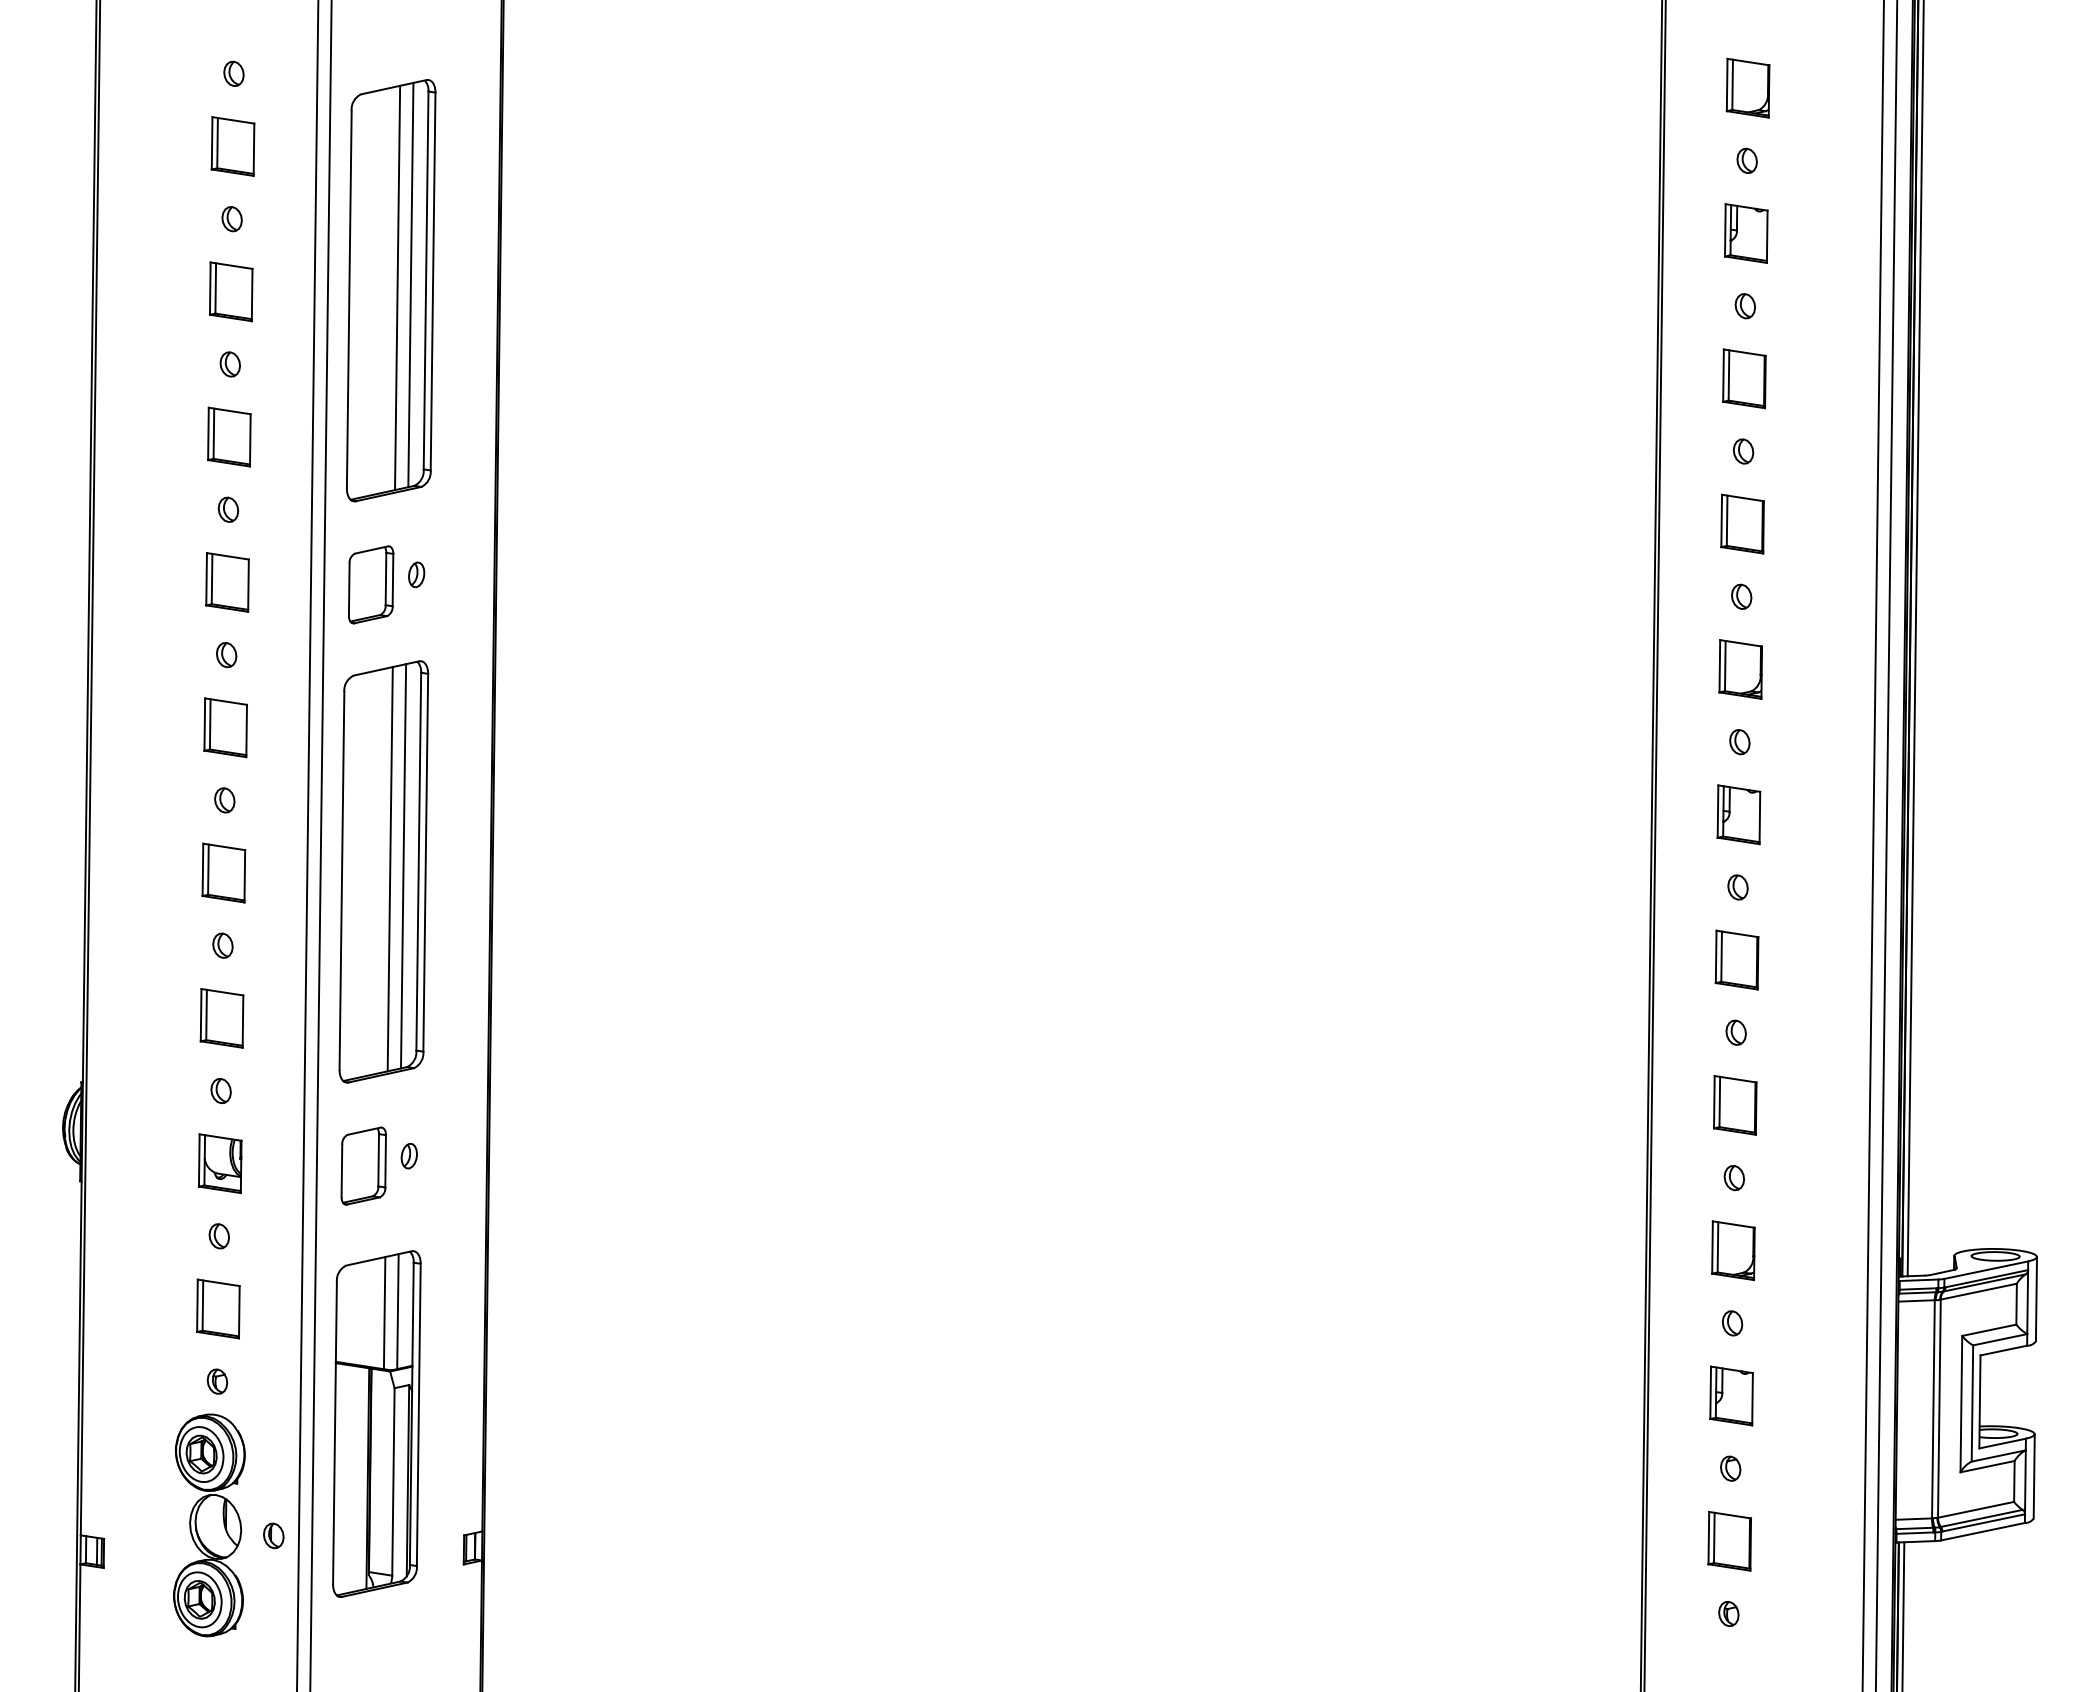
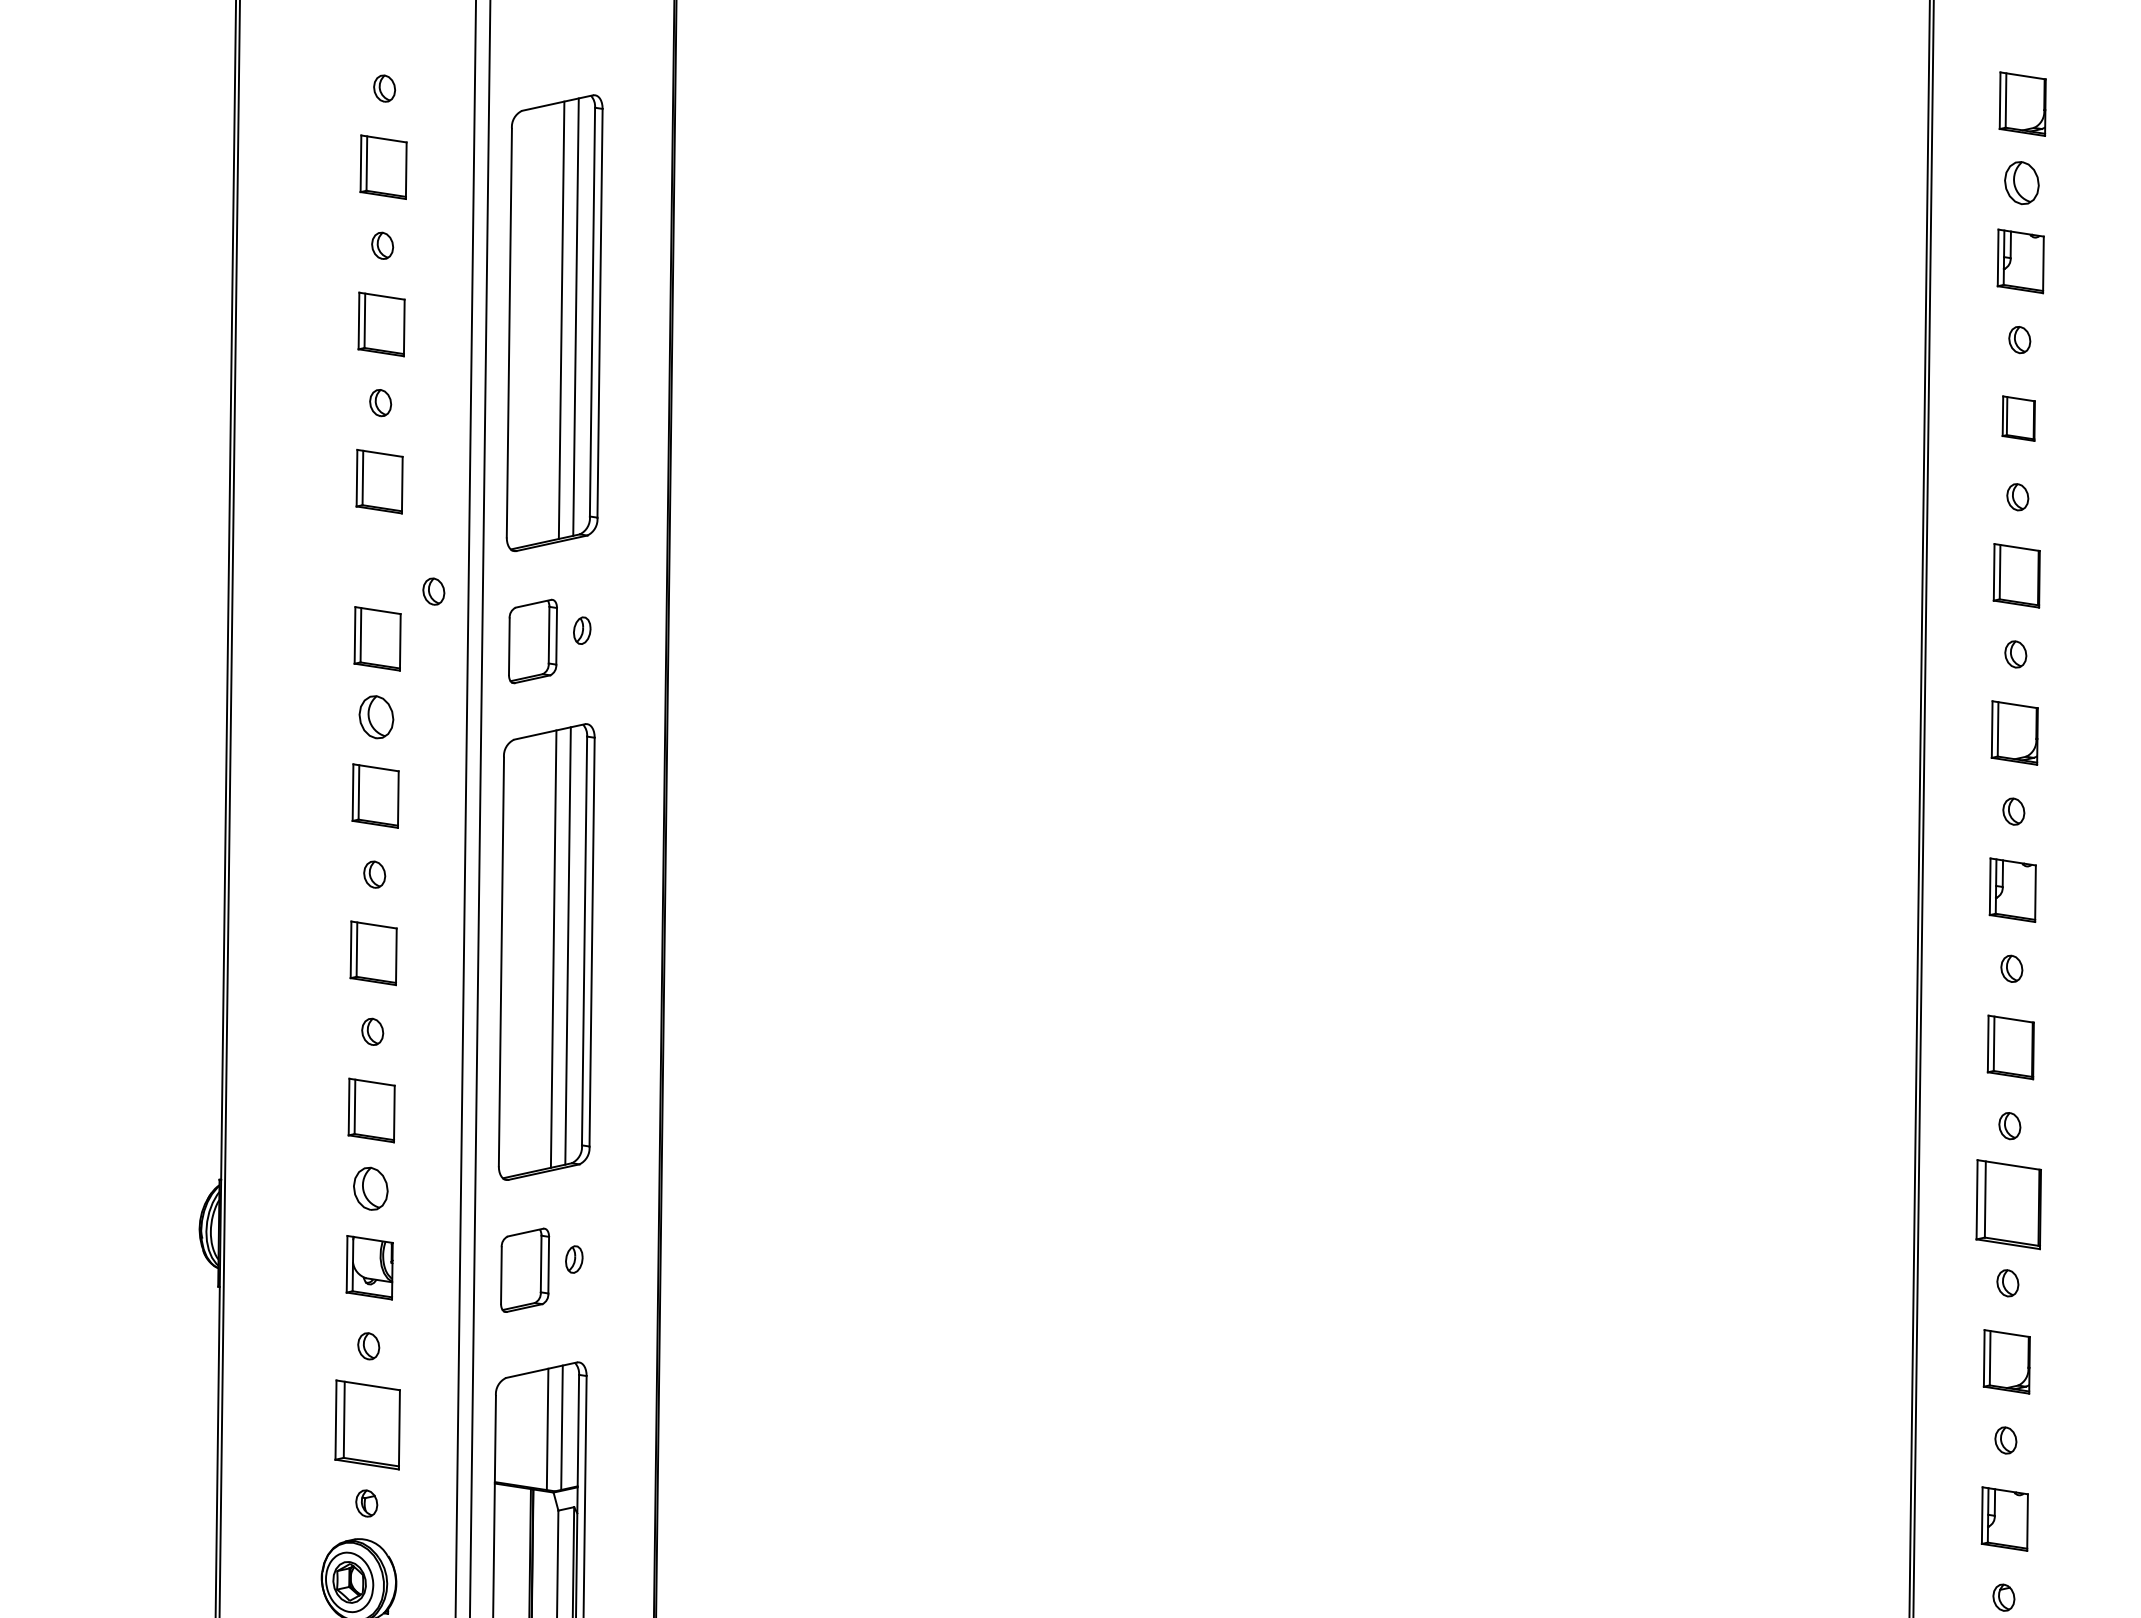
part: (1746, 160) -> (2021, 182), size x1.6
part: (1744, 378) -> (2018, 418), size x0.7
part: (228, 509) -> (433, 591), moved
part: (226, 655) -> (376, 717), size x1.6
part: (220, 1091) -> (370, 1189), size x1.6
part: (1735, 1105) -> (2009, 1204), size x1.4
part: (218, 1308) -> (367, 1424), size x1.4

